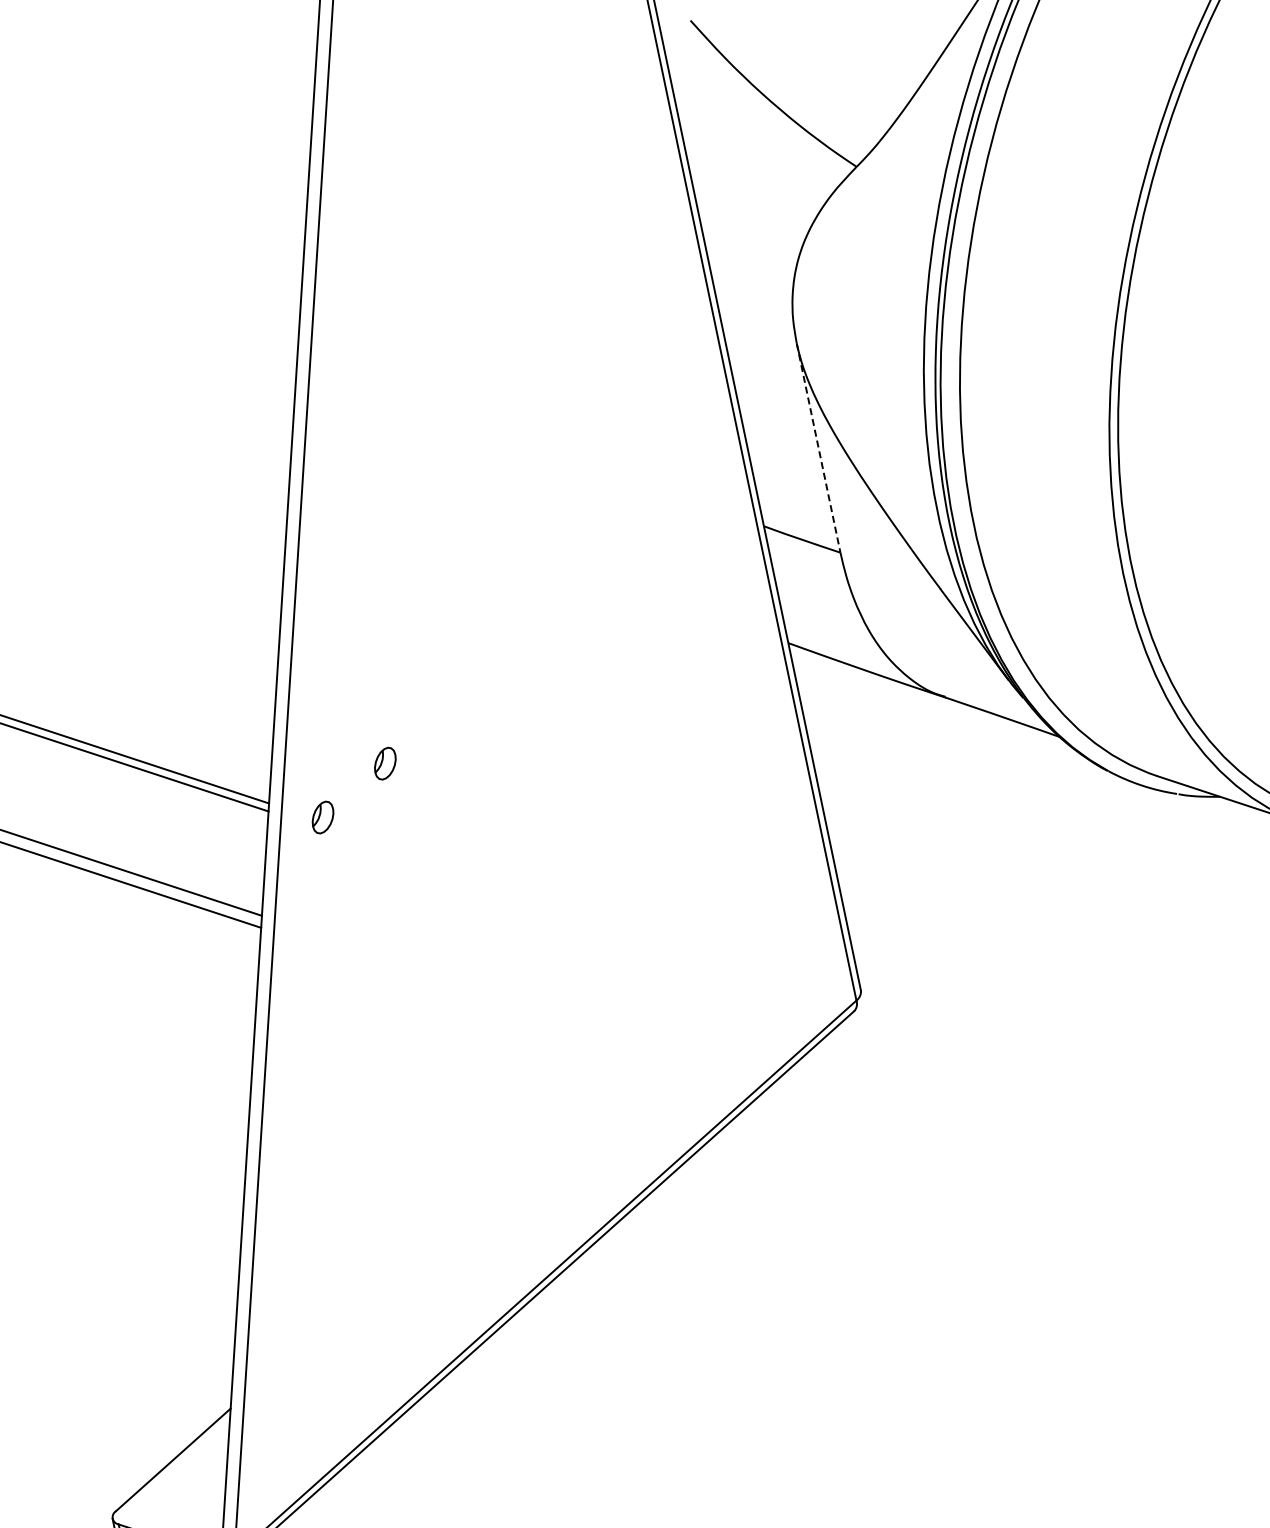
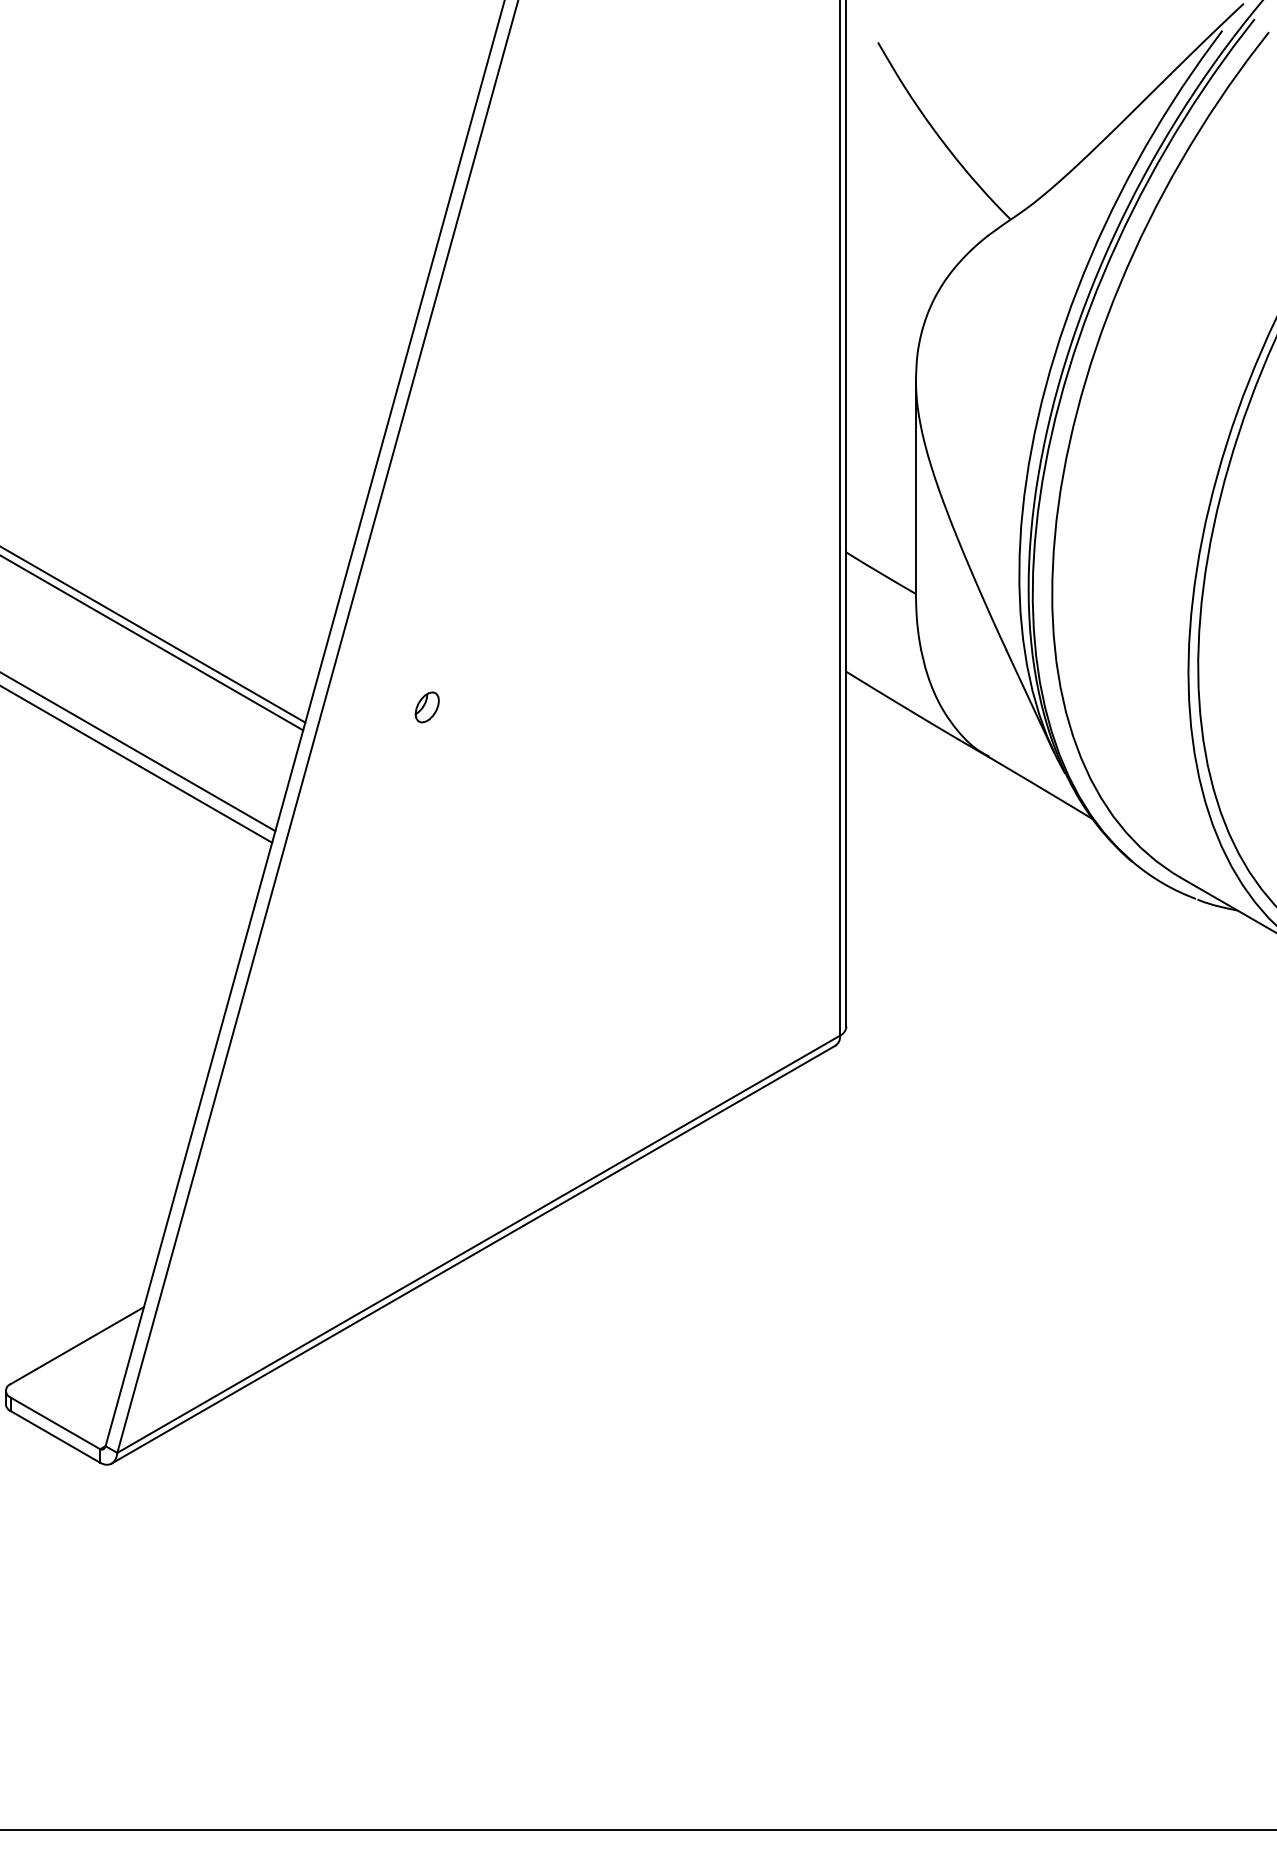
line: (818, 448) -> (915, 487), dashed -> solid
part: (322, 817) -> (354, 747), removed

